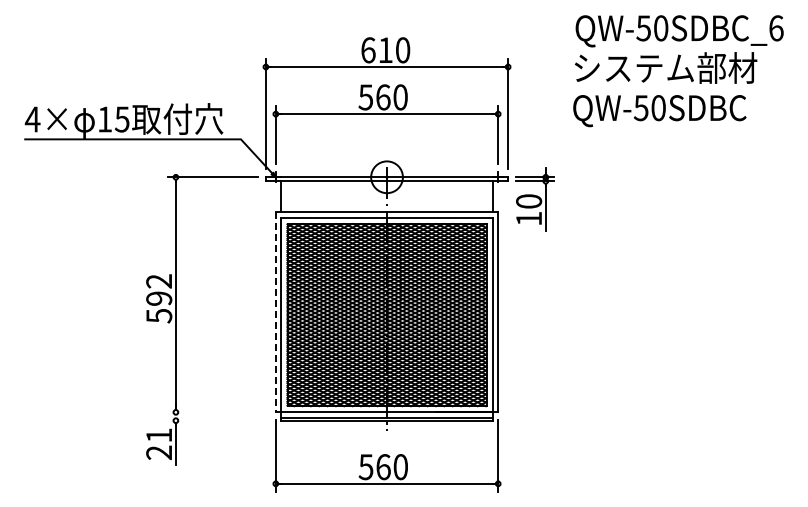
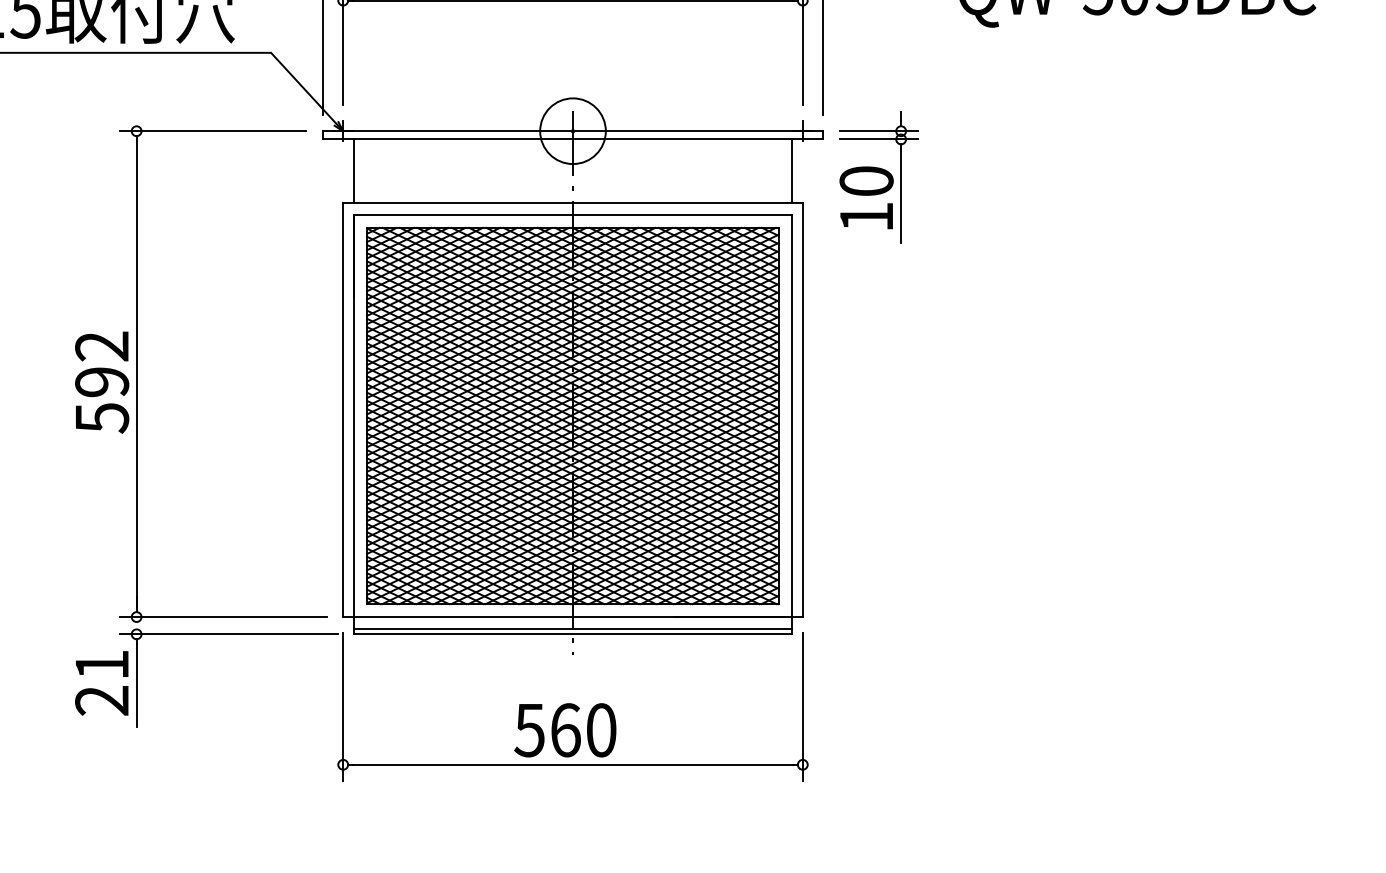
line: (275, 312) -> (342, 410), dashed -> solid
line: (217, 412) -> (222, 617), added
line: (220, 420) -> (228, 633), added

